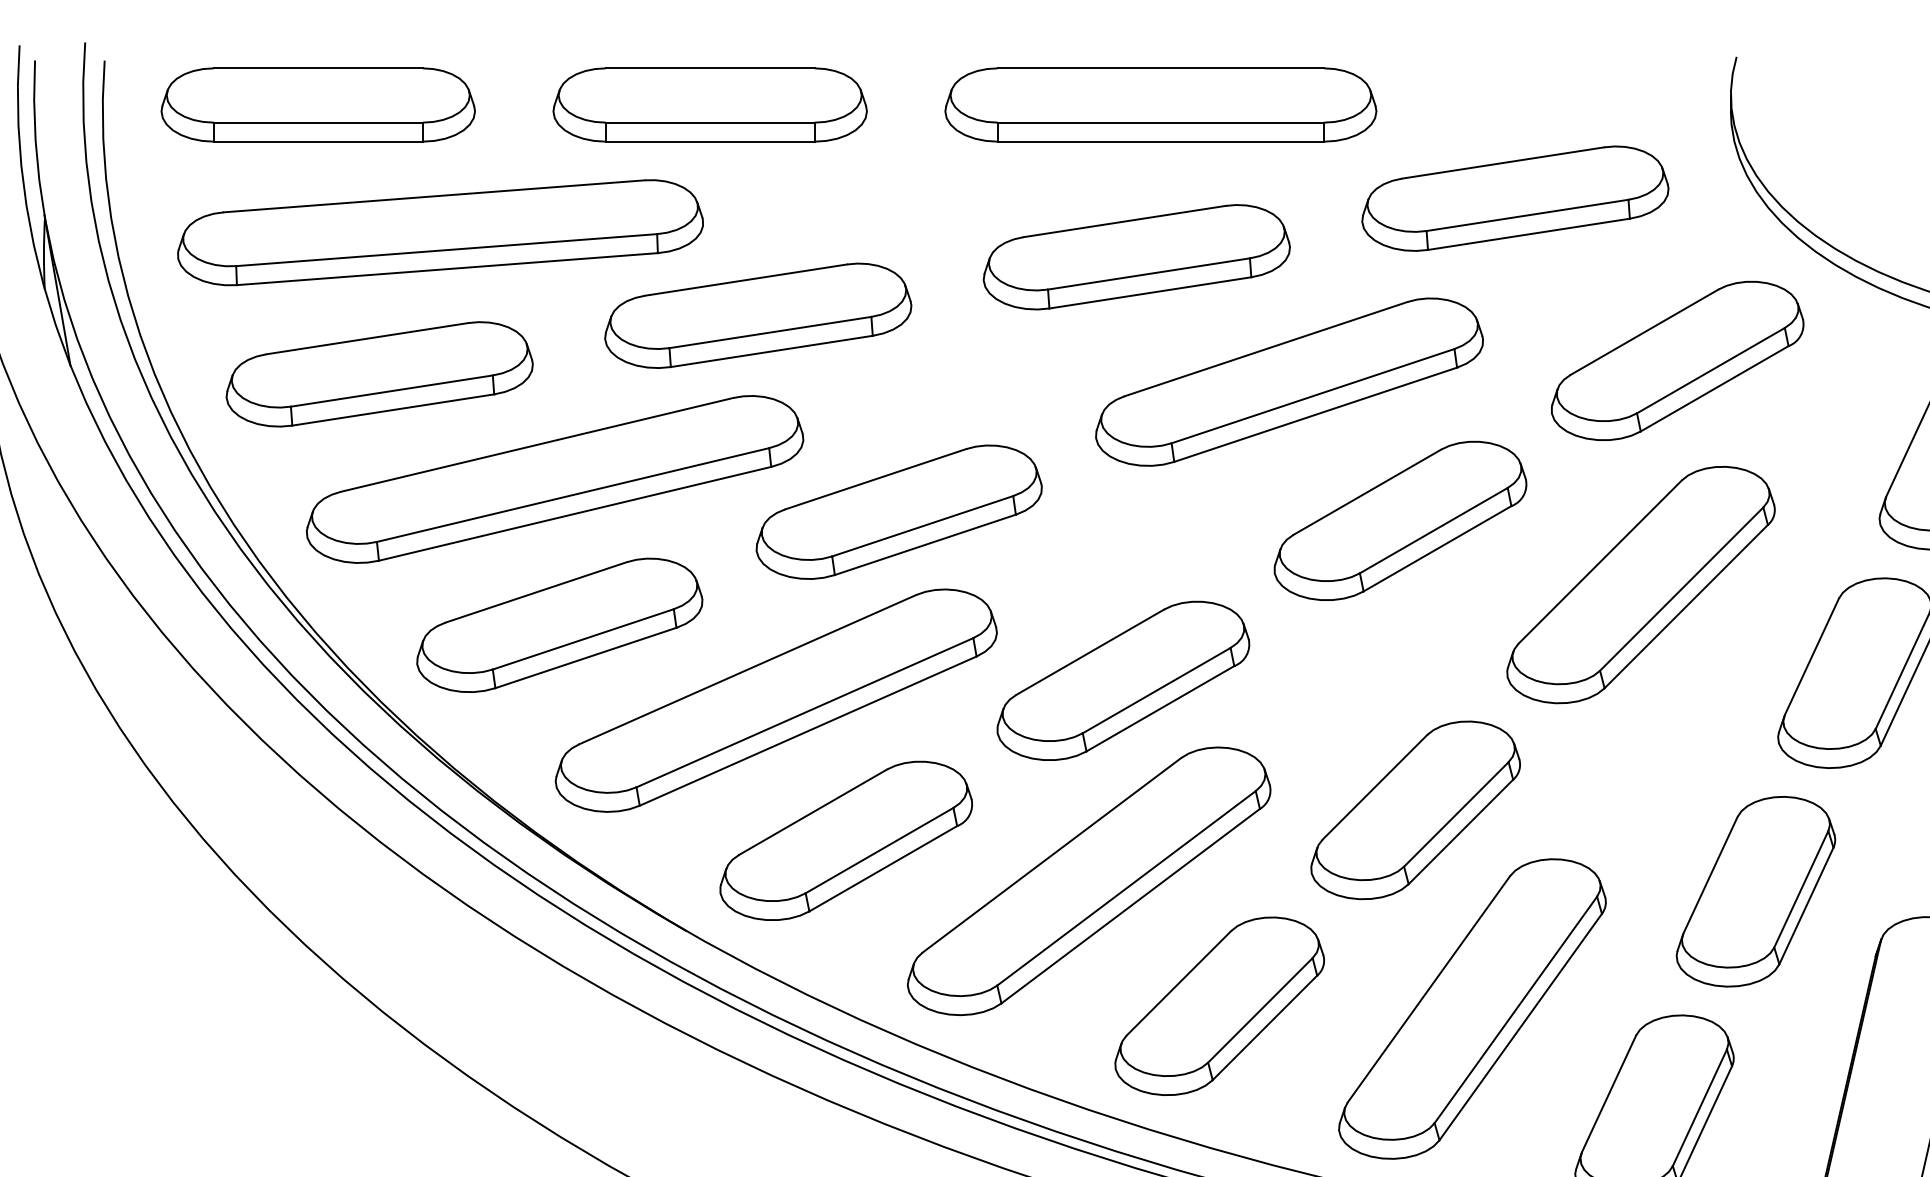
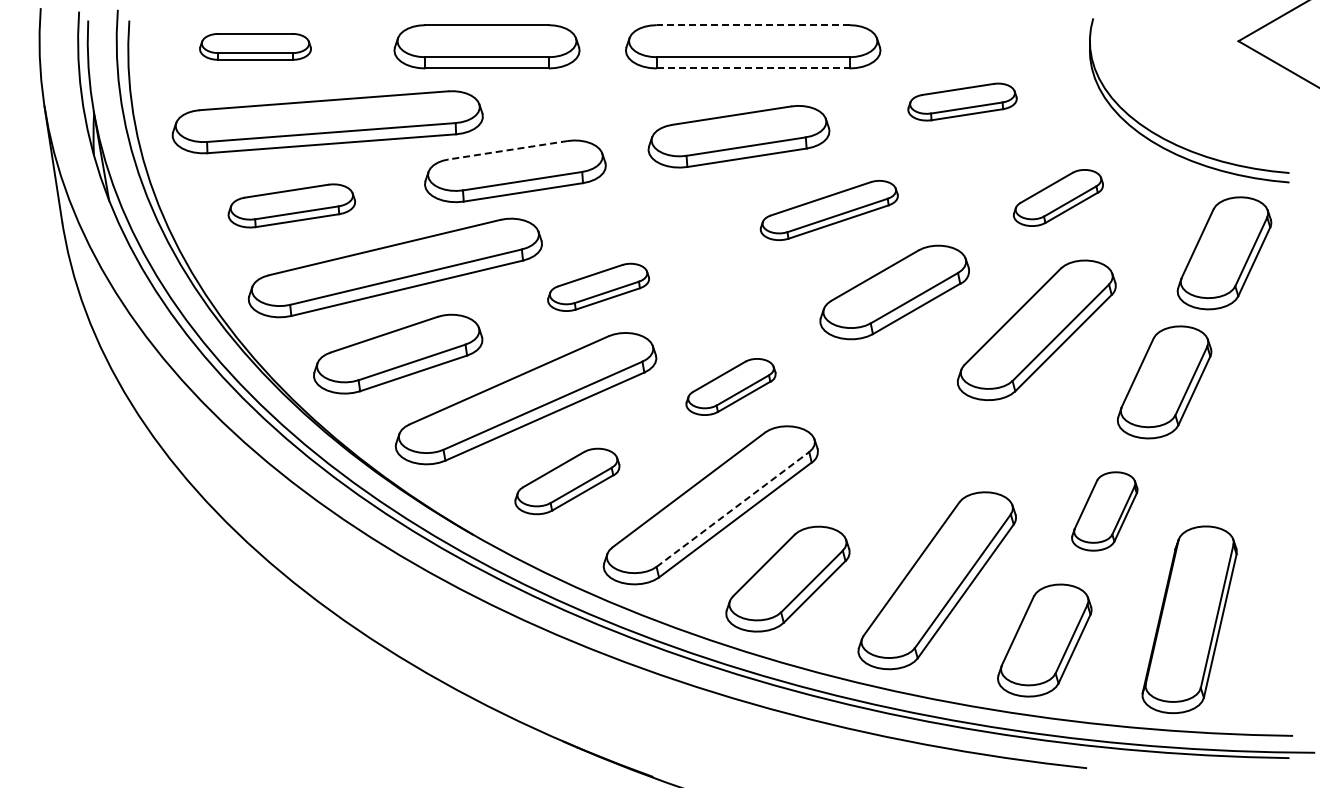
line: (1159, 68) -> (752, 25), solid -> dashed
part: (318, 104) -> (255, 46), size x0.6
line: (1161, 141) -> (753, 68), solid -> dashed
part: (1515, 197) -> (962, 101), size x0.6
line: (744, 280) -> (507, 150), solid -> dashed
part: (1677, 360) -> (1058, 197), size x0.6
part: (379, 373) -> (291, 205), size x0.7
part: (1290, 382) -> (829, 210), size x0.6
part: (898, 512) -> (598, 287), size x0.6
part: (1122, 680) -> (730, 386), size x0.6
part: (1415, 810) -> (903, 463), removed
part: (846, 840) -> (567, 481), size x0.7
line: (1125, 888) -> (732, 509), solid -> dashed
part: (1755, 891) -> (1104, 511), size x0.7

